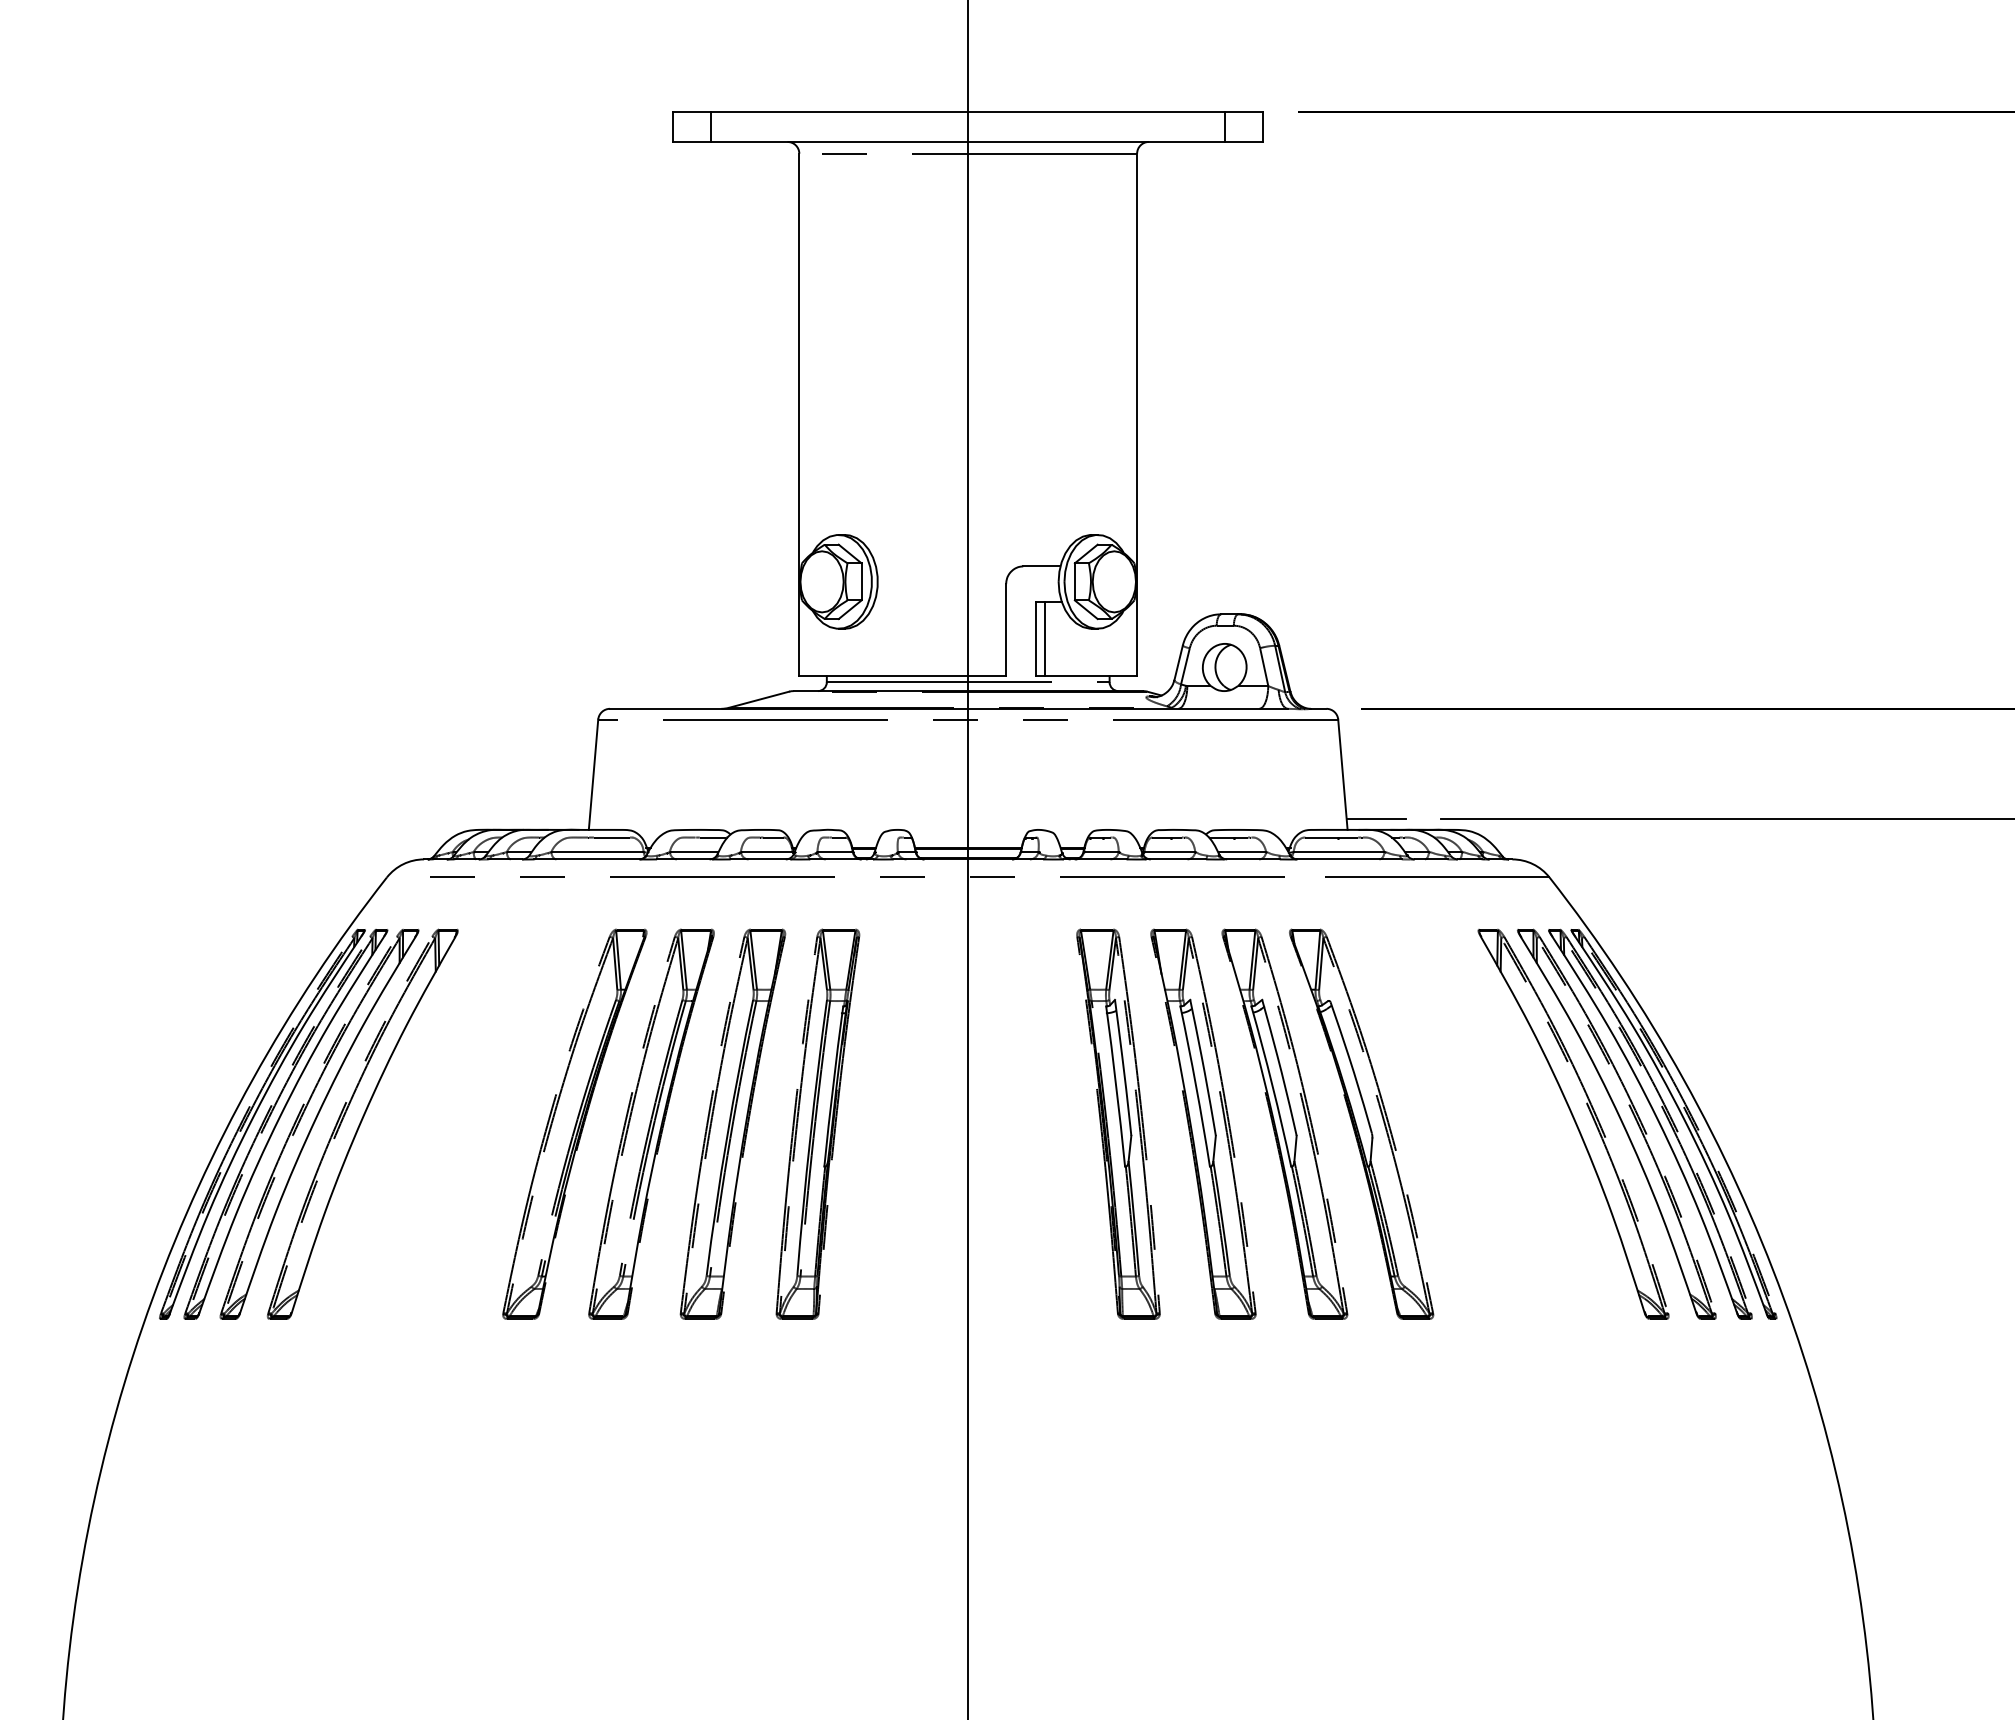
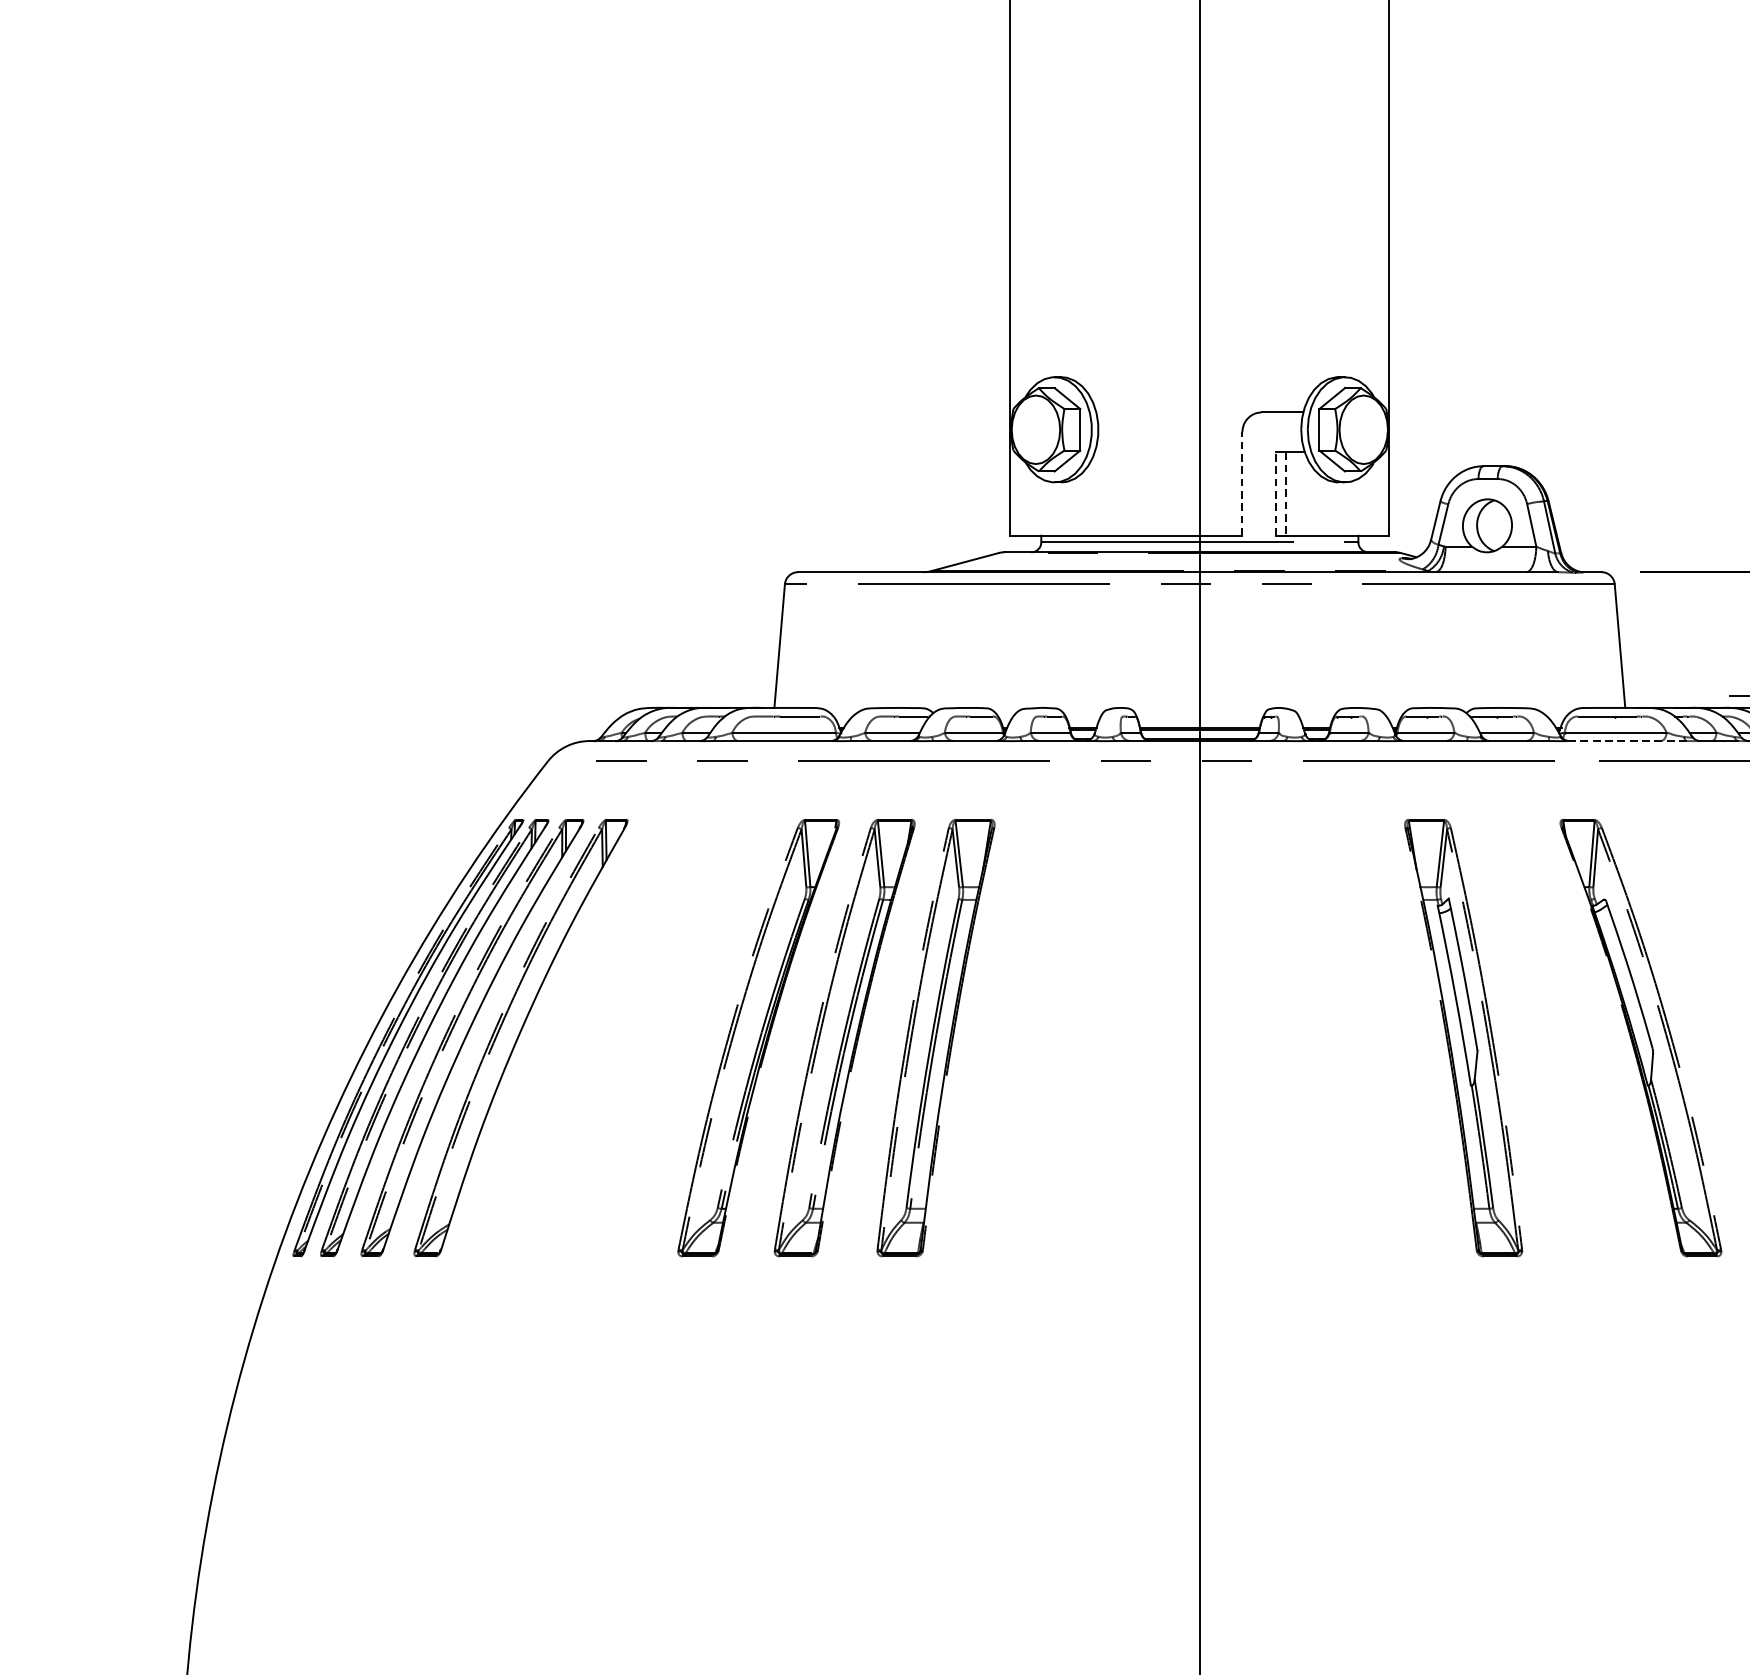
line: (1006, 629) -> (1242, 483), solid -> dashed
line: (1036, 638) -> (1276, 493), solid -> dashed
line: (1044, 639) -> (1285, 494), solid -> dashed
line: (1376, 819) -> (1657, 696), removed
line: (1349, 859) -> (1627, 741), solid -> dashed
part: (817, 1123) -> (1030, 1037), removed
part: (1118, 1123) -> (1368, 1037), removed
part: (1284, 1123) -> (1554, 1037), removed

